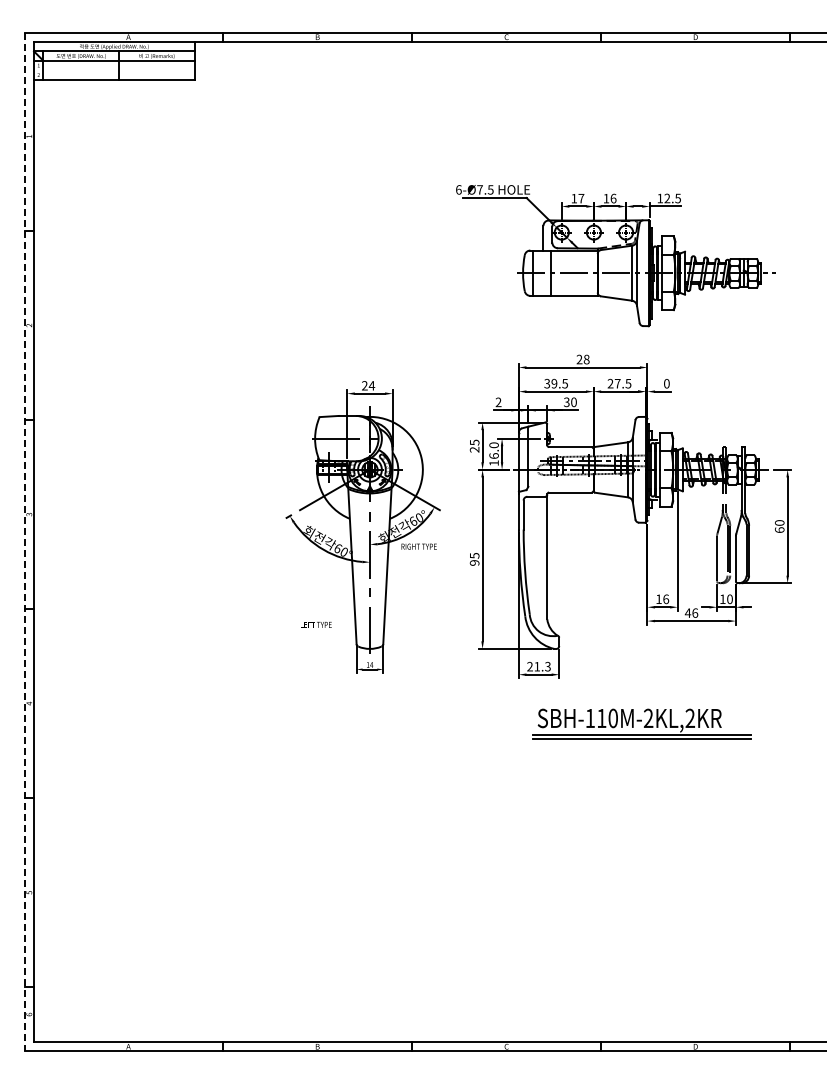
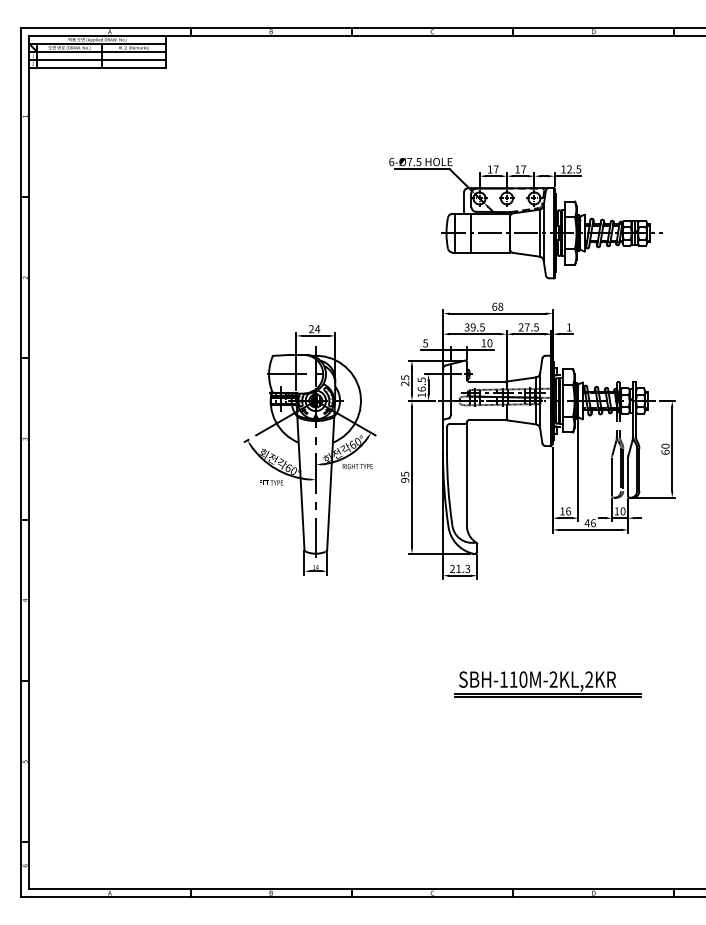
line: (114, 70) -> (97, 60), added
text: (613, 198) -> (523, 169), 16 -> 17
text: (579, 359) -> (494, 306), 28 -> 68
text: (666, 383) -> (568, 327), 0 -> 1
text: (498, 402) -> (425, 343), 2 -> 5
text: (566, 402) -> (483, 343), 30 -> 10
text: (493, 445) -> (421, 380), 16.0 -> 16.5
line: (24, 542) -> (21, 462), dashed -> solid
text: (316, 624) -> (270, 482), moved
part: (641, 723) -> (547, 683), moved

